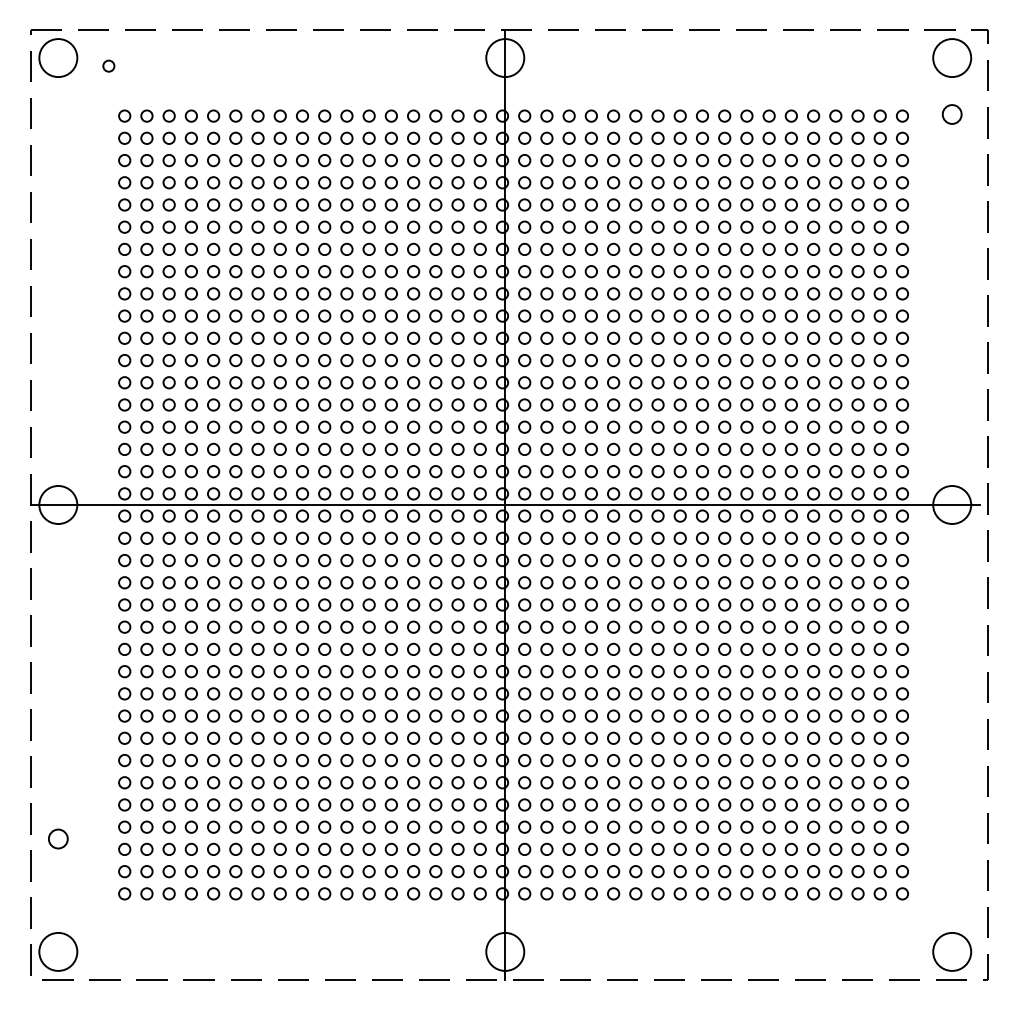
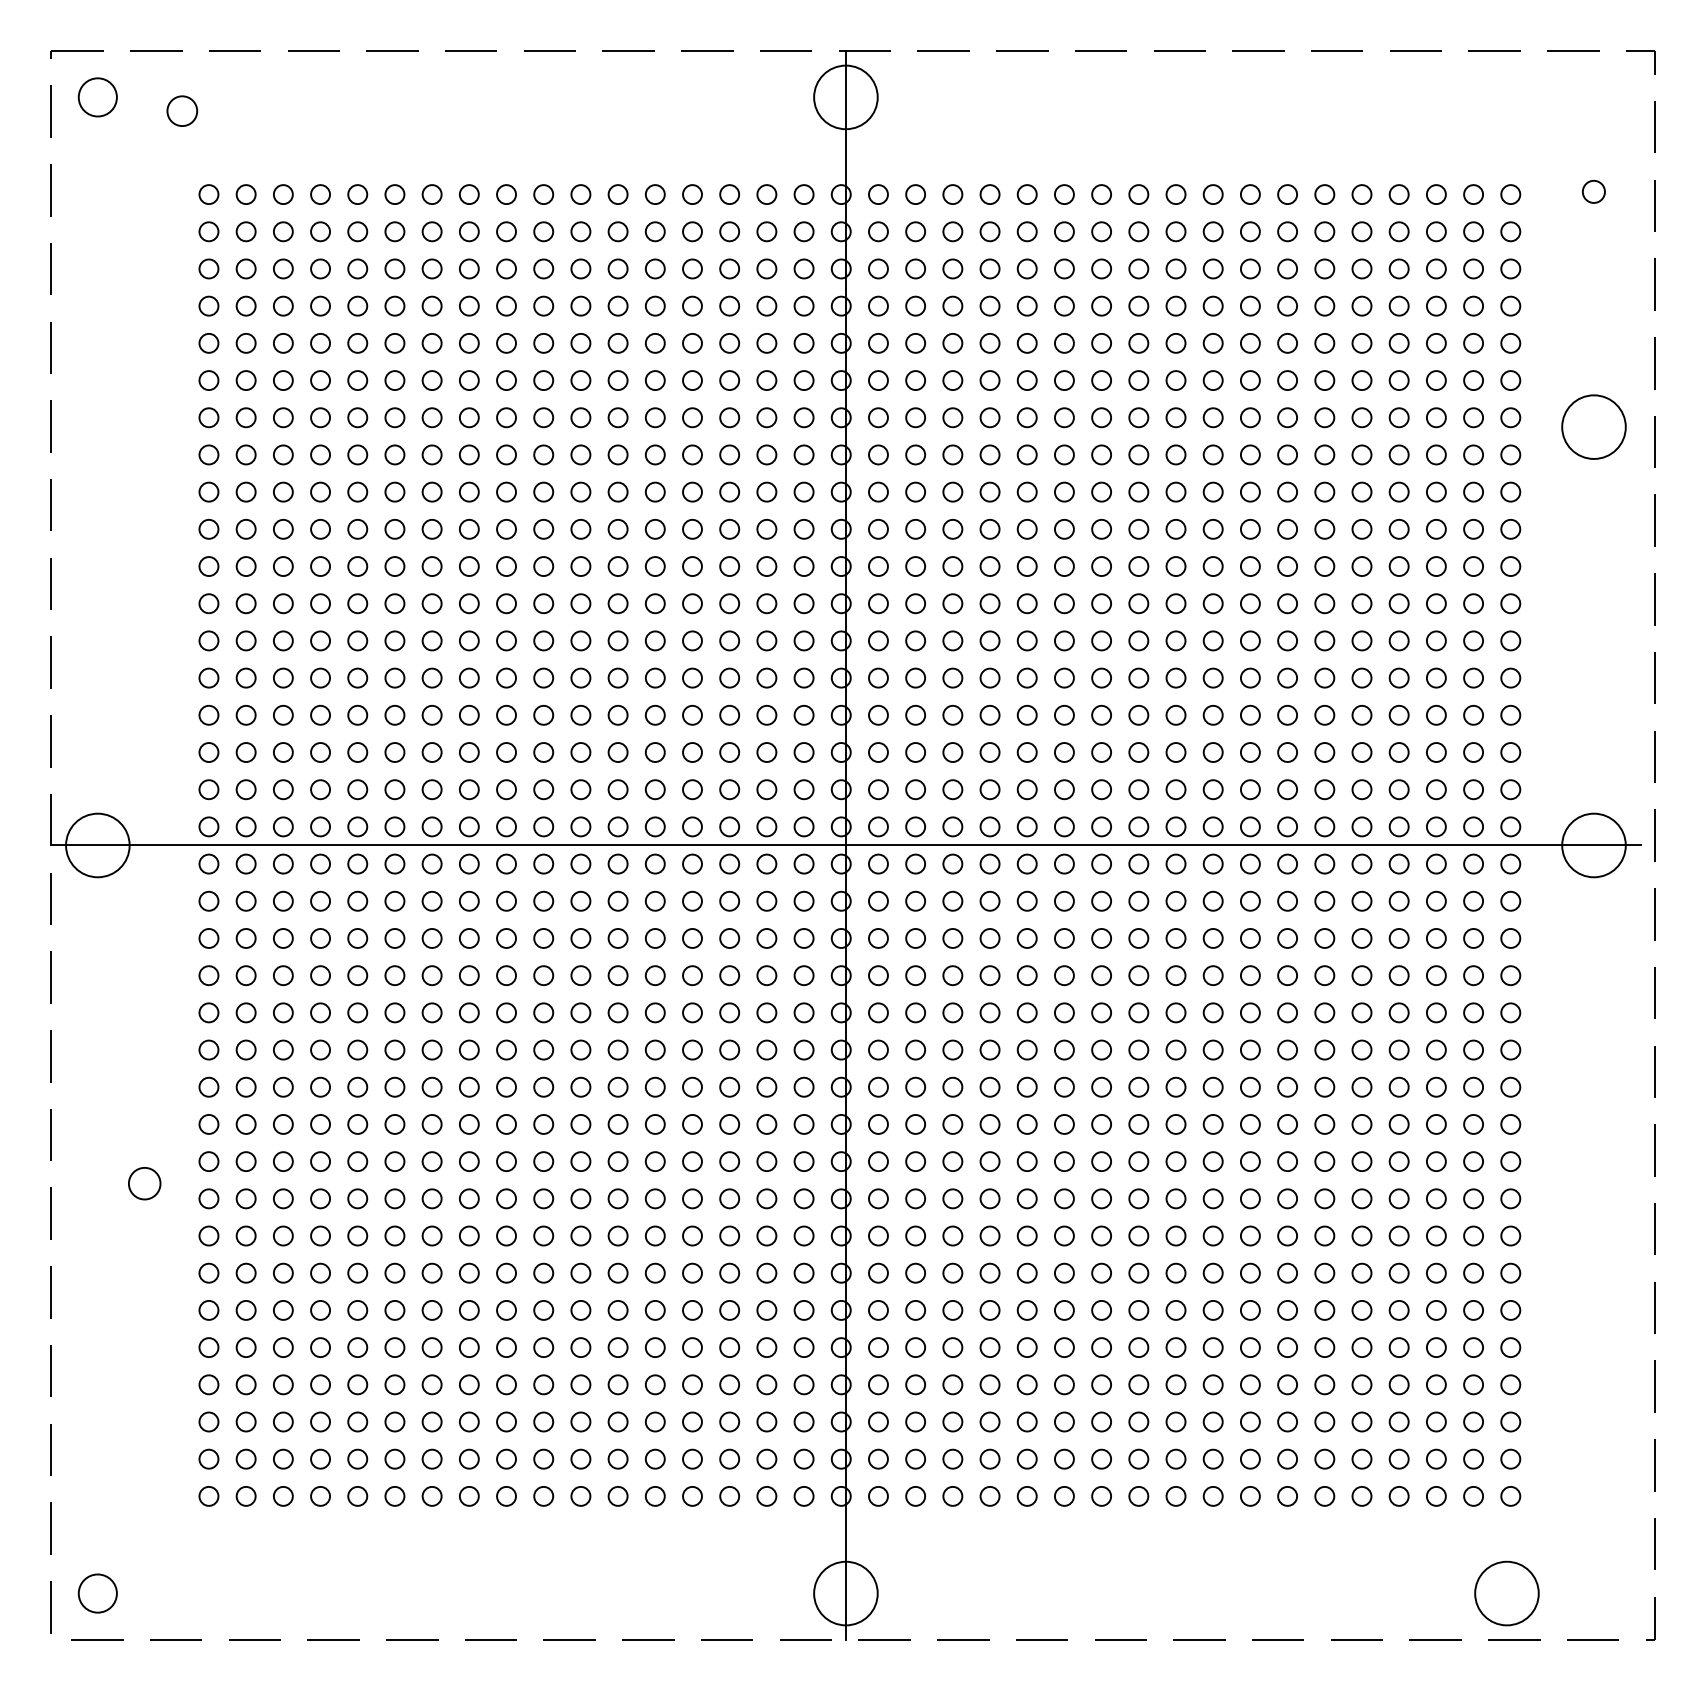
circle: (952, 57) -> (1594, 426), moved
circle: (58, 58) -> (98, 98), size x0.6
circle: (108, 65) -> (181, 109), size x1.6
circle: (951, 114) -> (1592, 191), size x0.7
circle: (58, 838) -> (144, 1182), moved
circle: (58, 951) -> (98, 1592), size x0.6
circle: (952, 951) -> (1507, 1592), moved

